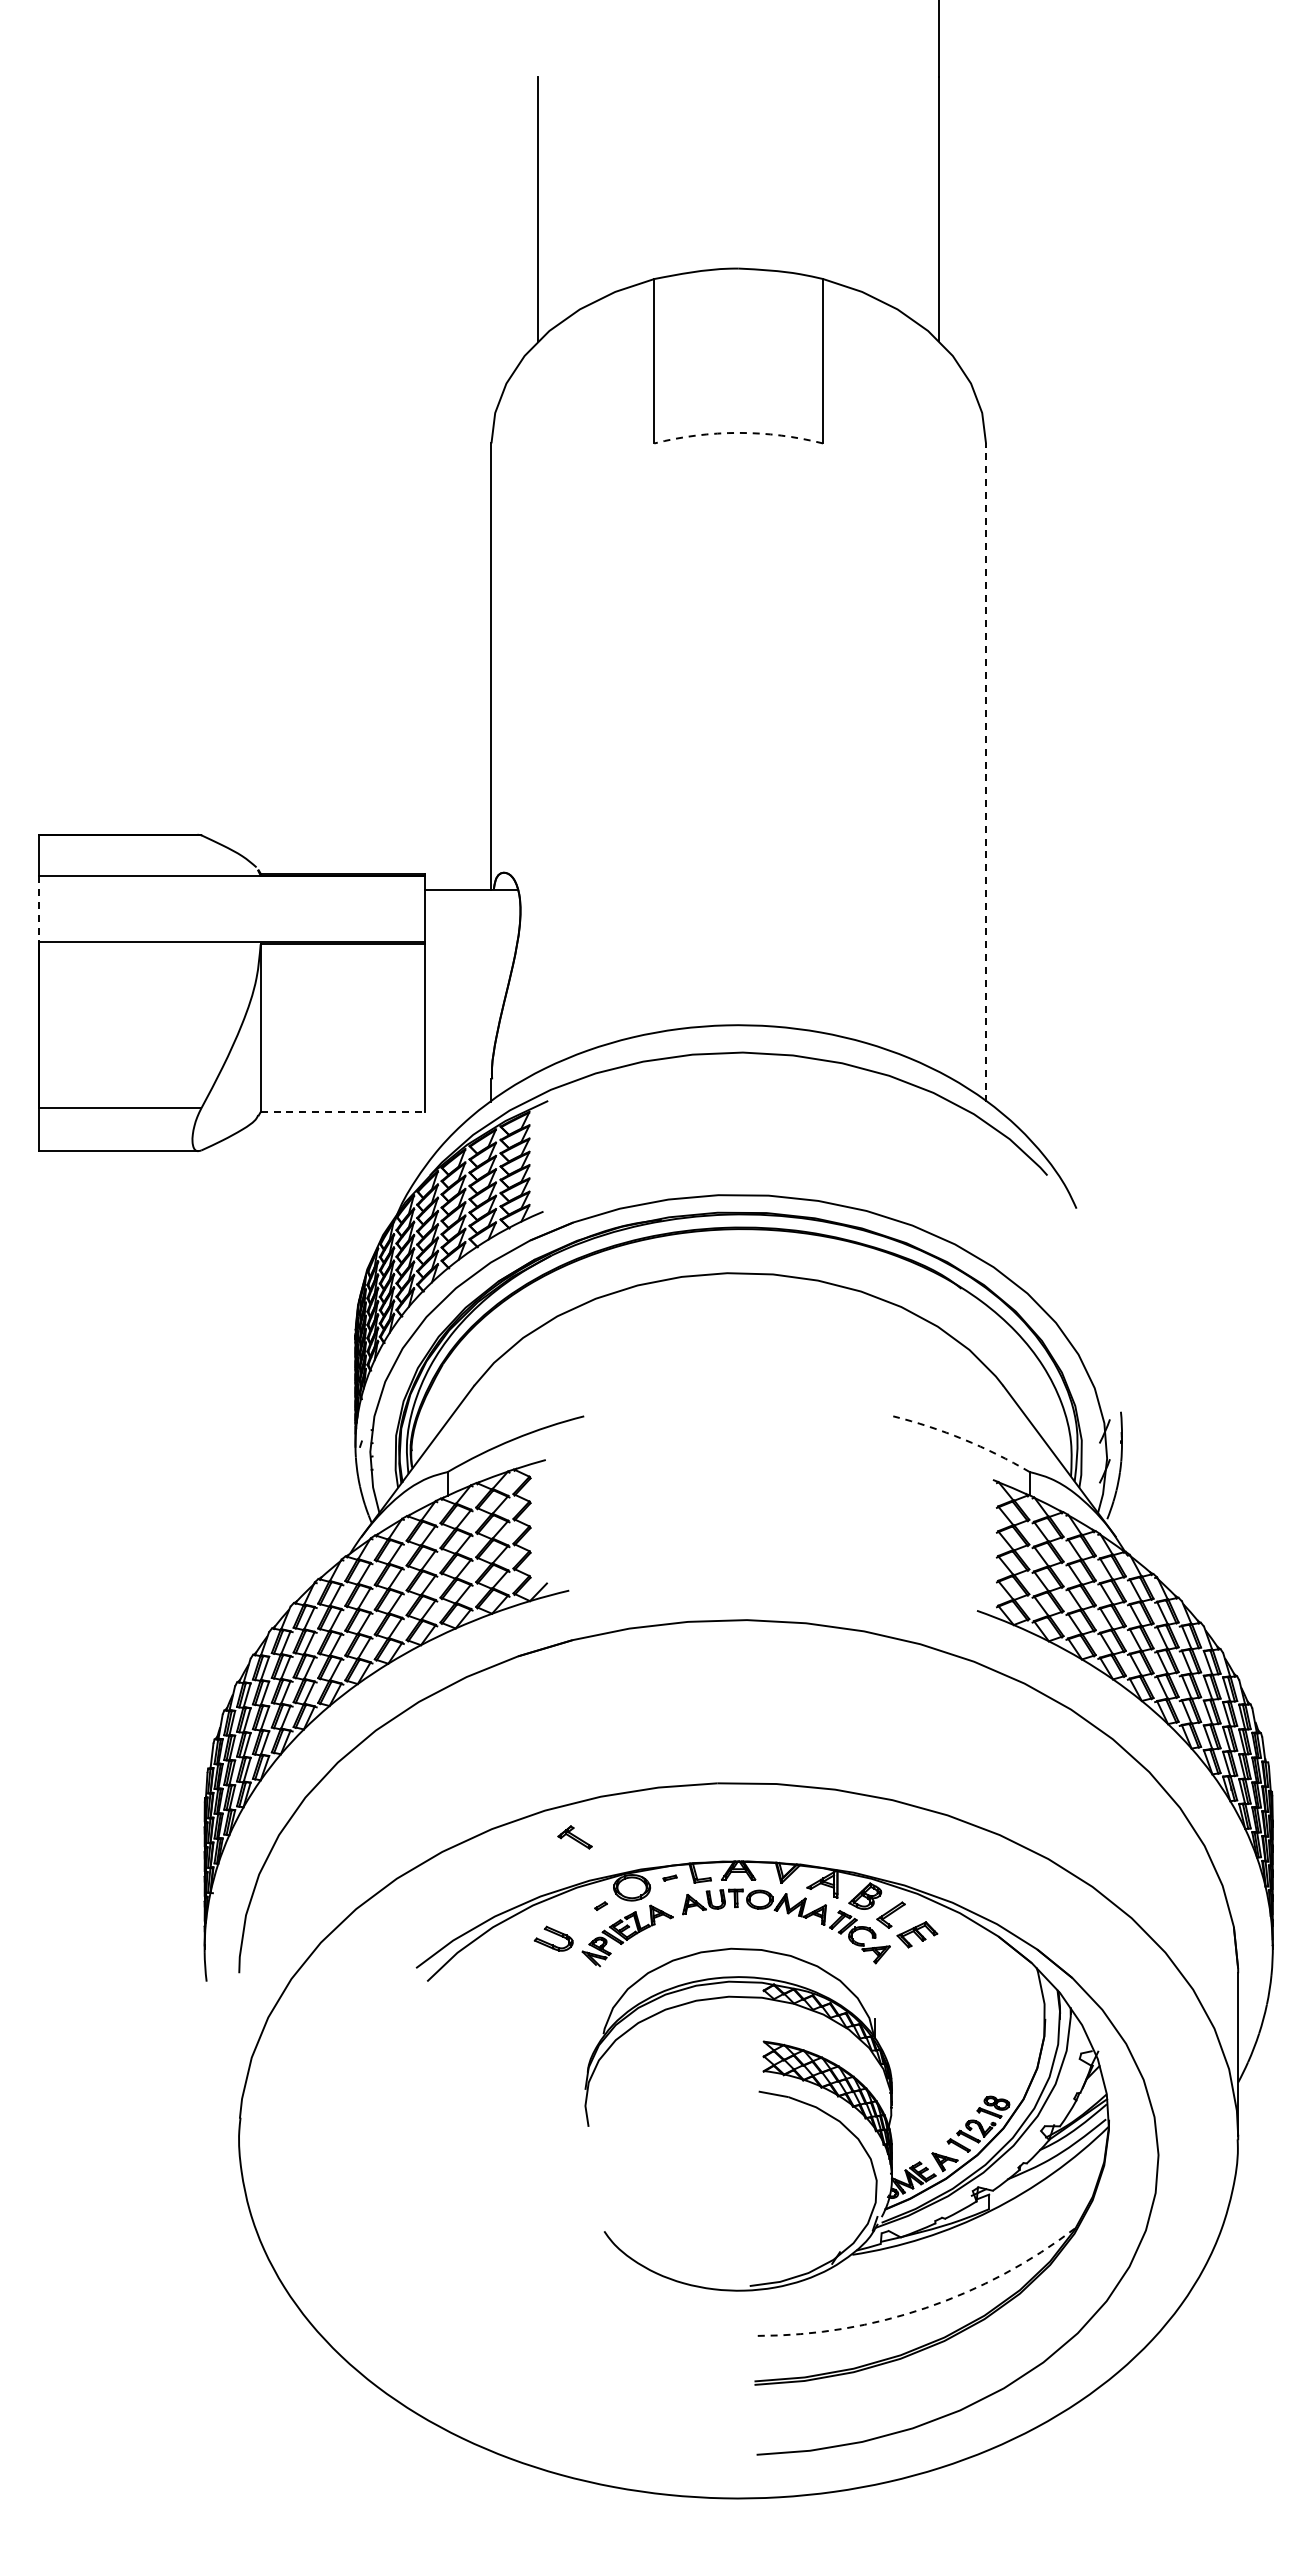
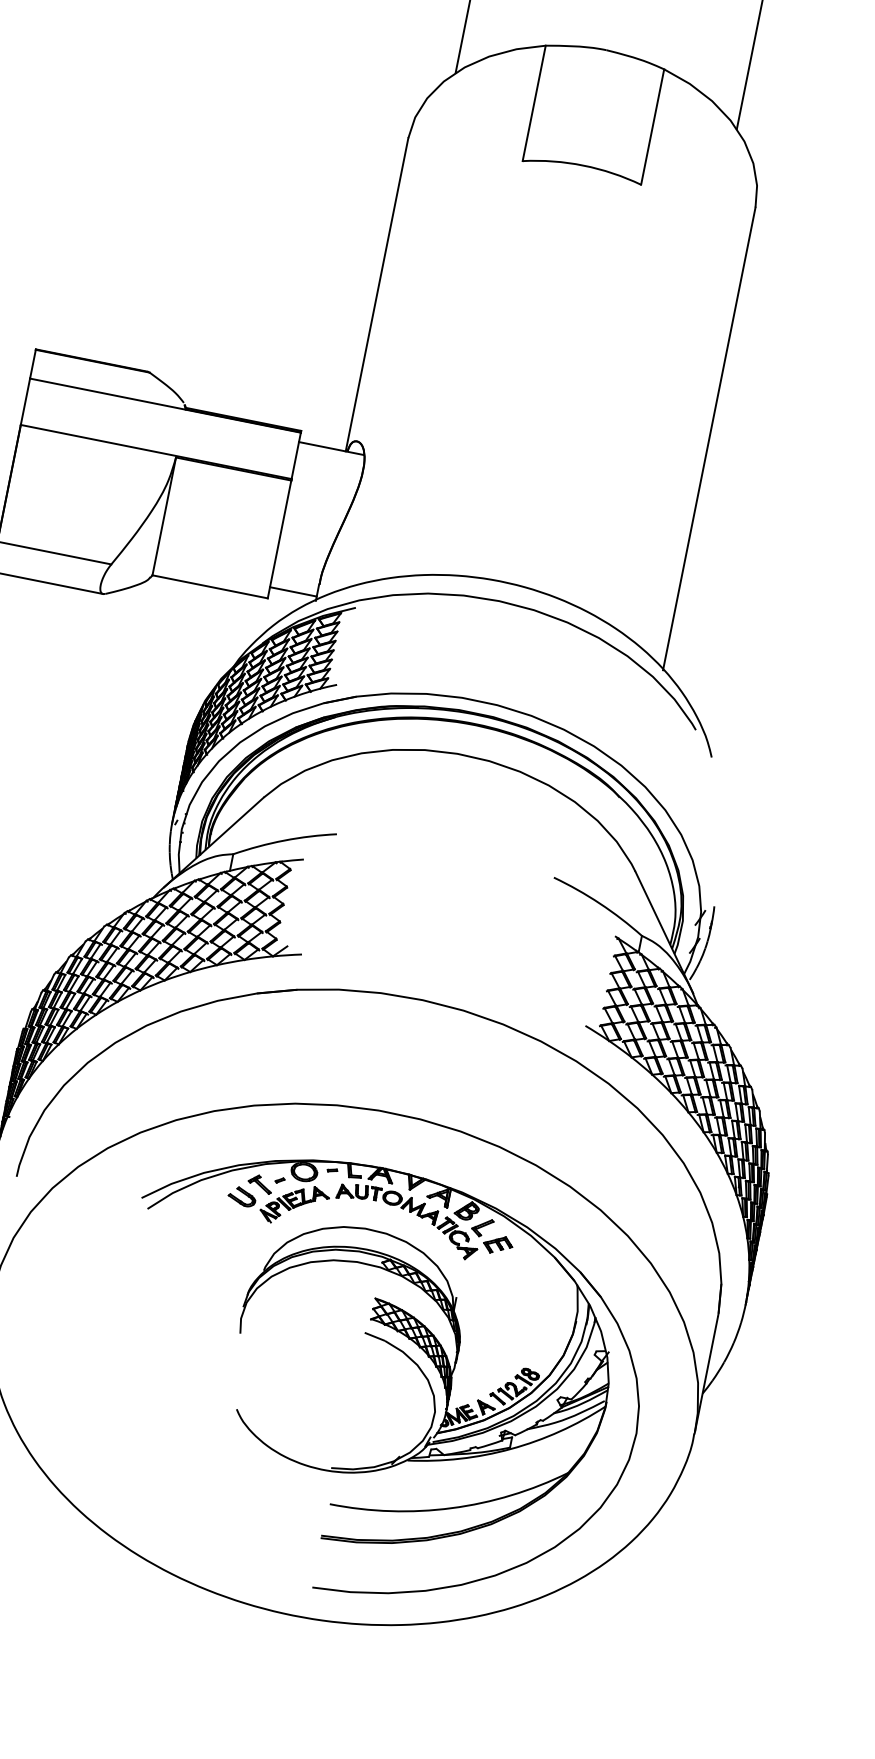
arc: (738, 432) -> (583, 165), dashed -> solid
line: (986, 772) -> (709, 438), dashed -> solid
line: (39, 909) -> (25, 402), dashed -> solid
line: (457, 1096) -> (292, 591), added
line: (343, 1112) -> (210, 587), dashed -> solid
arc: (963, 1439) -> (599, 903), dashed -> solid
part: (574, 1837) -> (259, 1184), moved
arc: (926, 2307) -> (452, 1507), dashed -> solid

